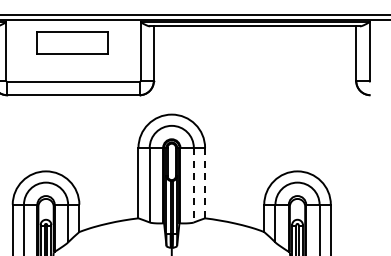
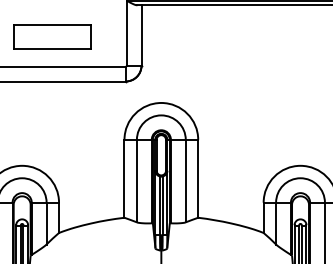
part: (72, 42) -> (52, 36), moved
line: (205, 183) -> (198, 179), dashed -> solid
line: (193, 185) -> (185, 181), dashed -> solid

